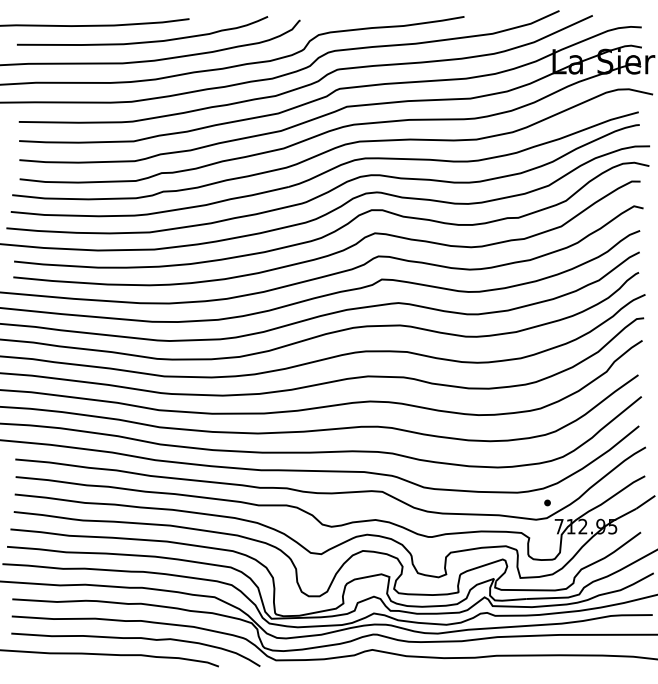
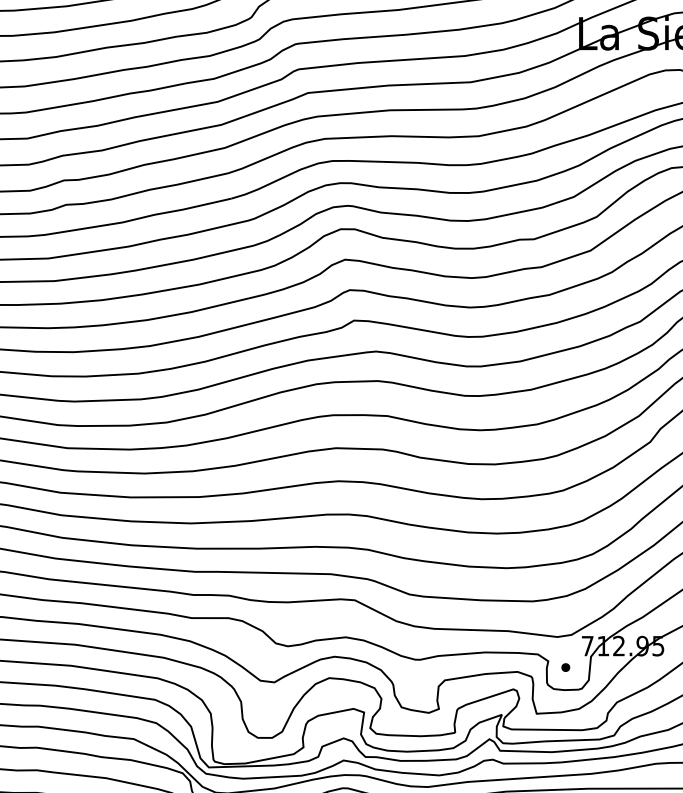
part: (547, 502) -> (565, 666), moved

